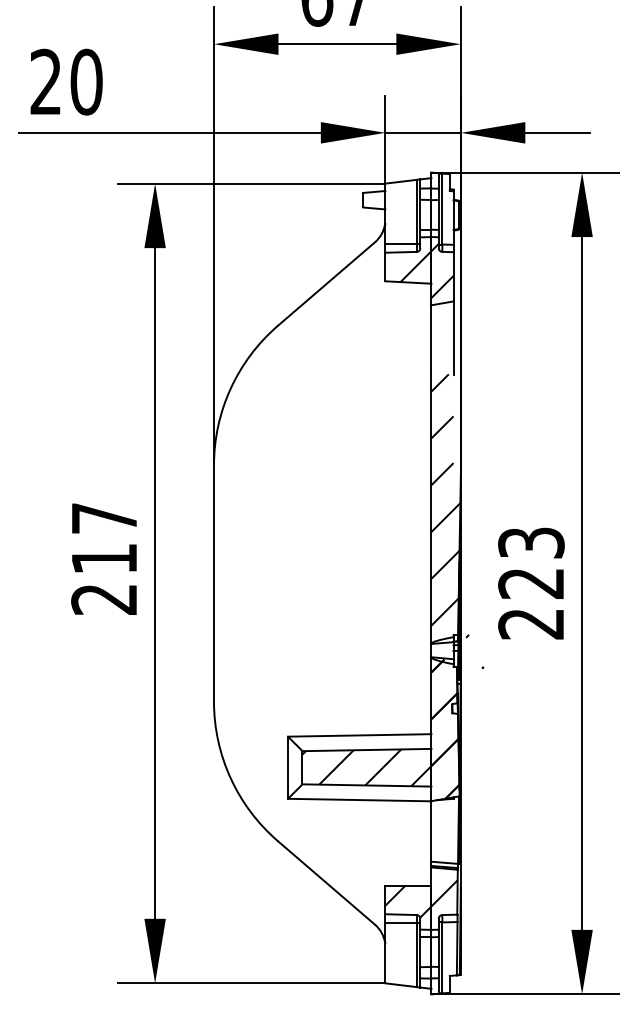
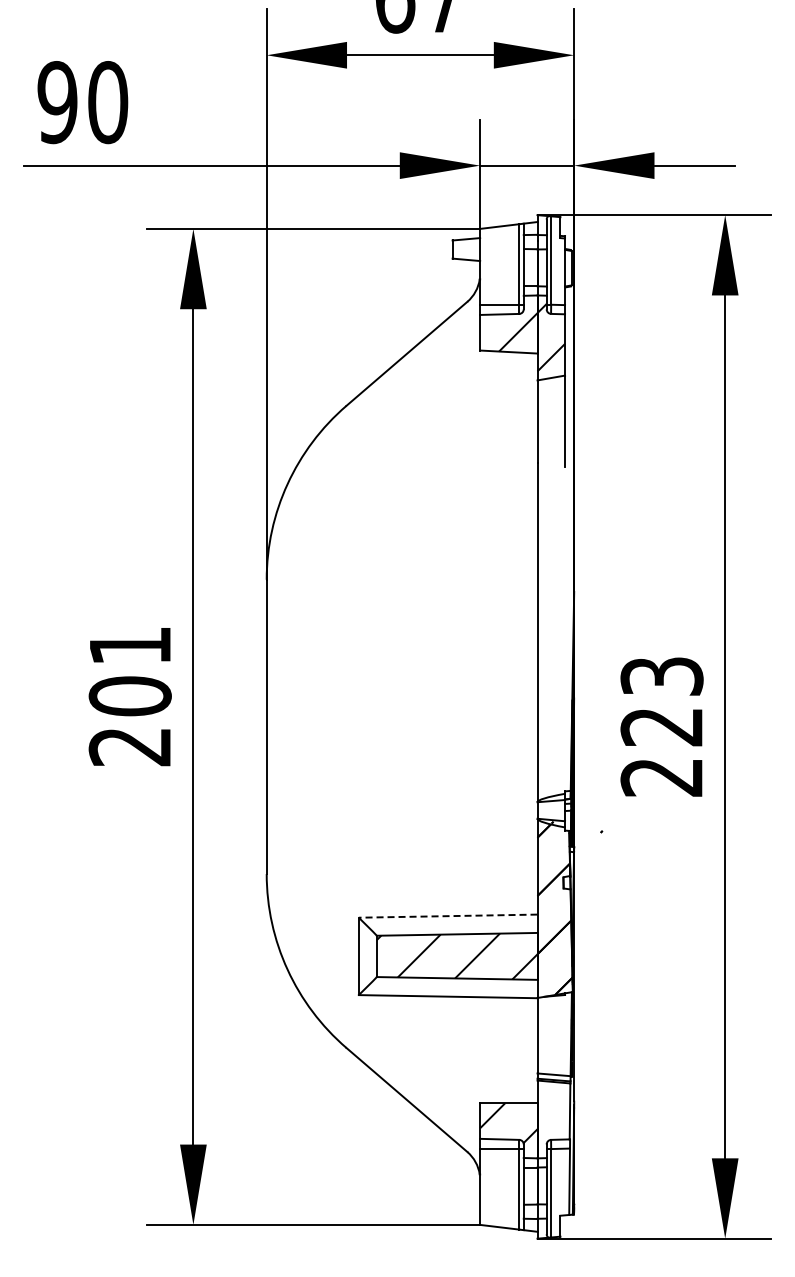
text: (46, 82) -> (57, 102), 20 -> 90
hatch: (449, 506) -> (560, 630), removed
text: (103, 538) -> (129, 671), 217 -> 201
line: (359, 735) -> (447, 916), solid -> dashed
hatch: (444, 893) -> (553, 1112), removed

